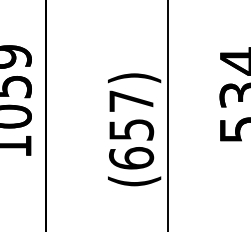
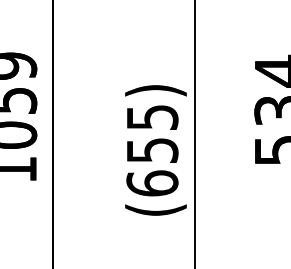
text: (131, 101) -> (152, 117), (657) -> (655)

